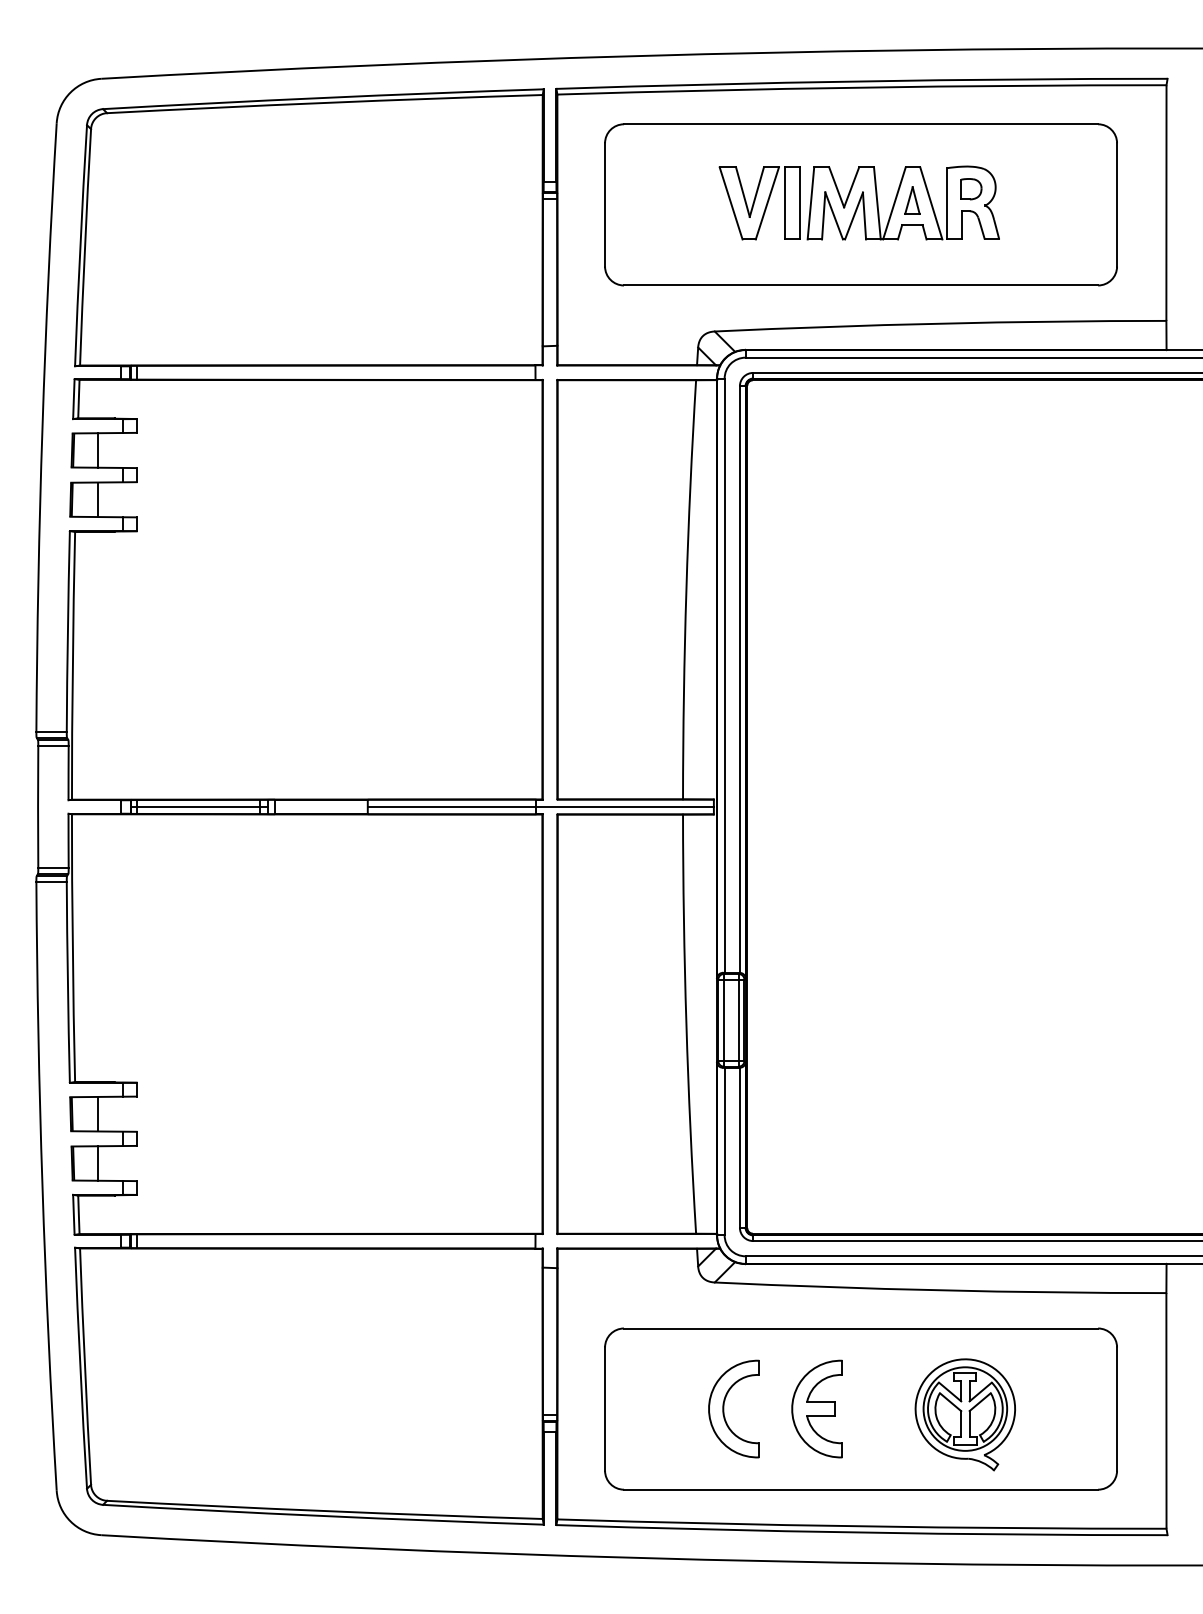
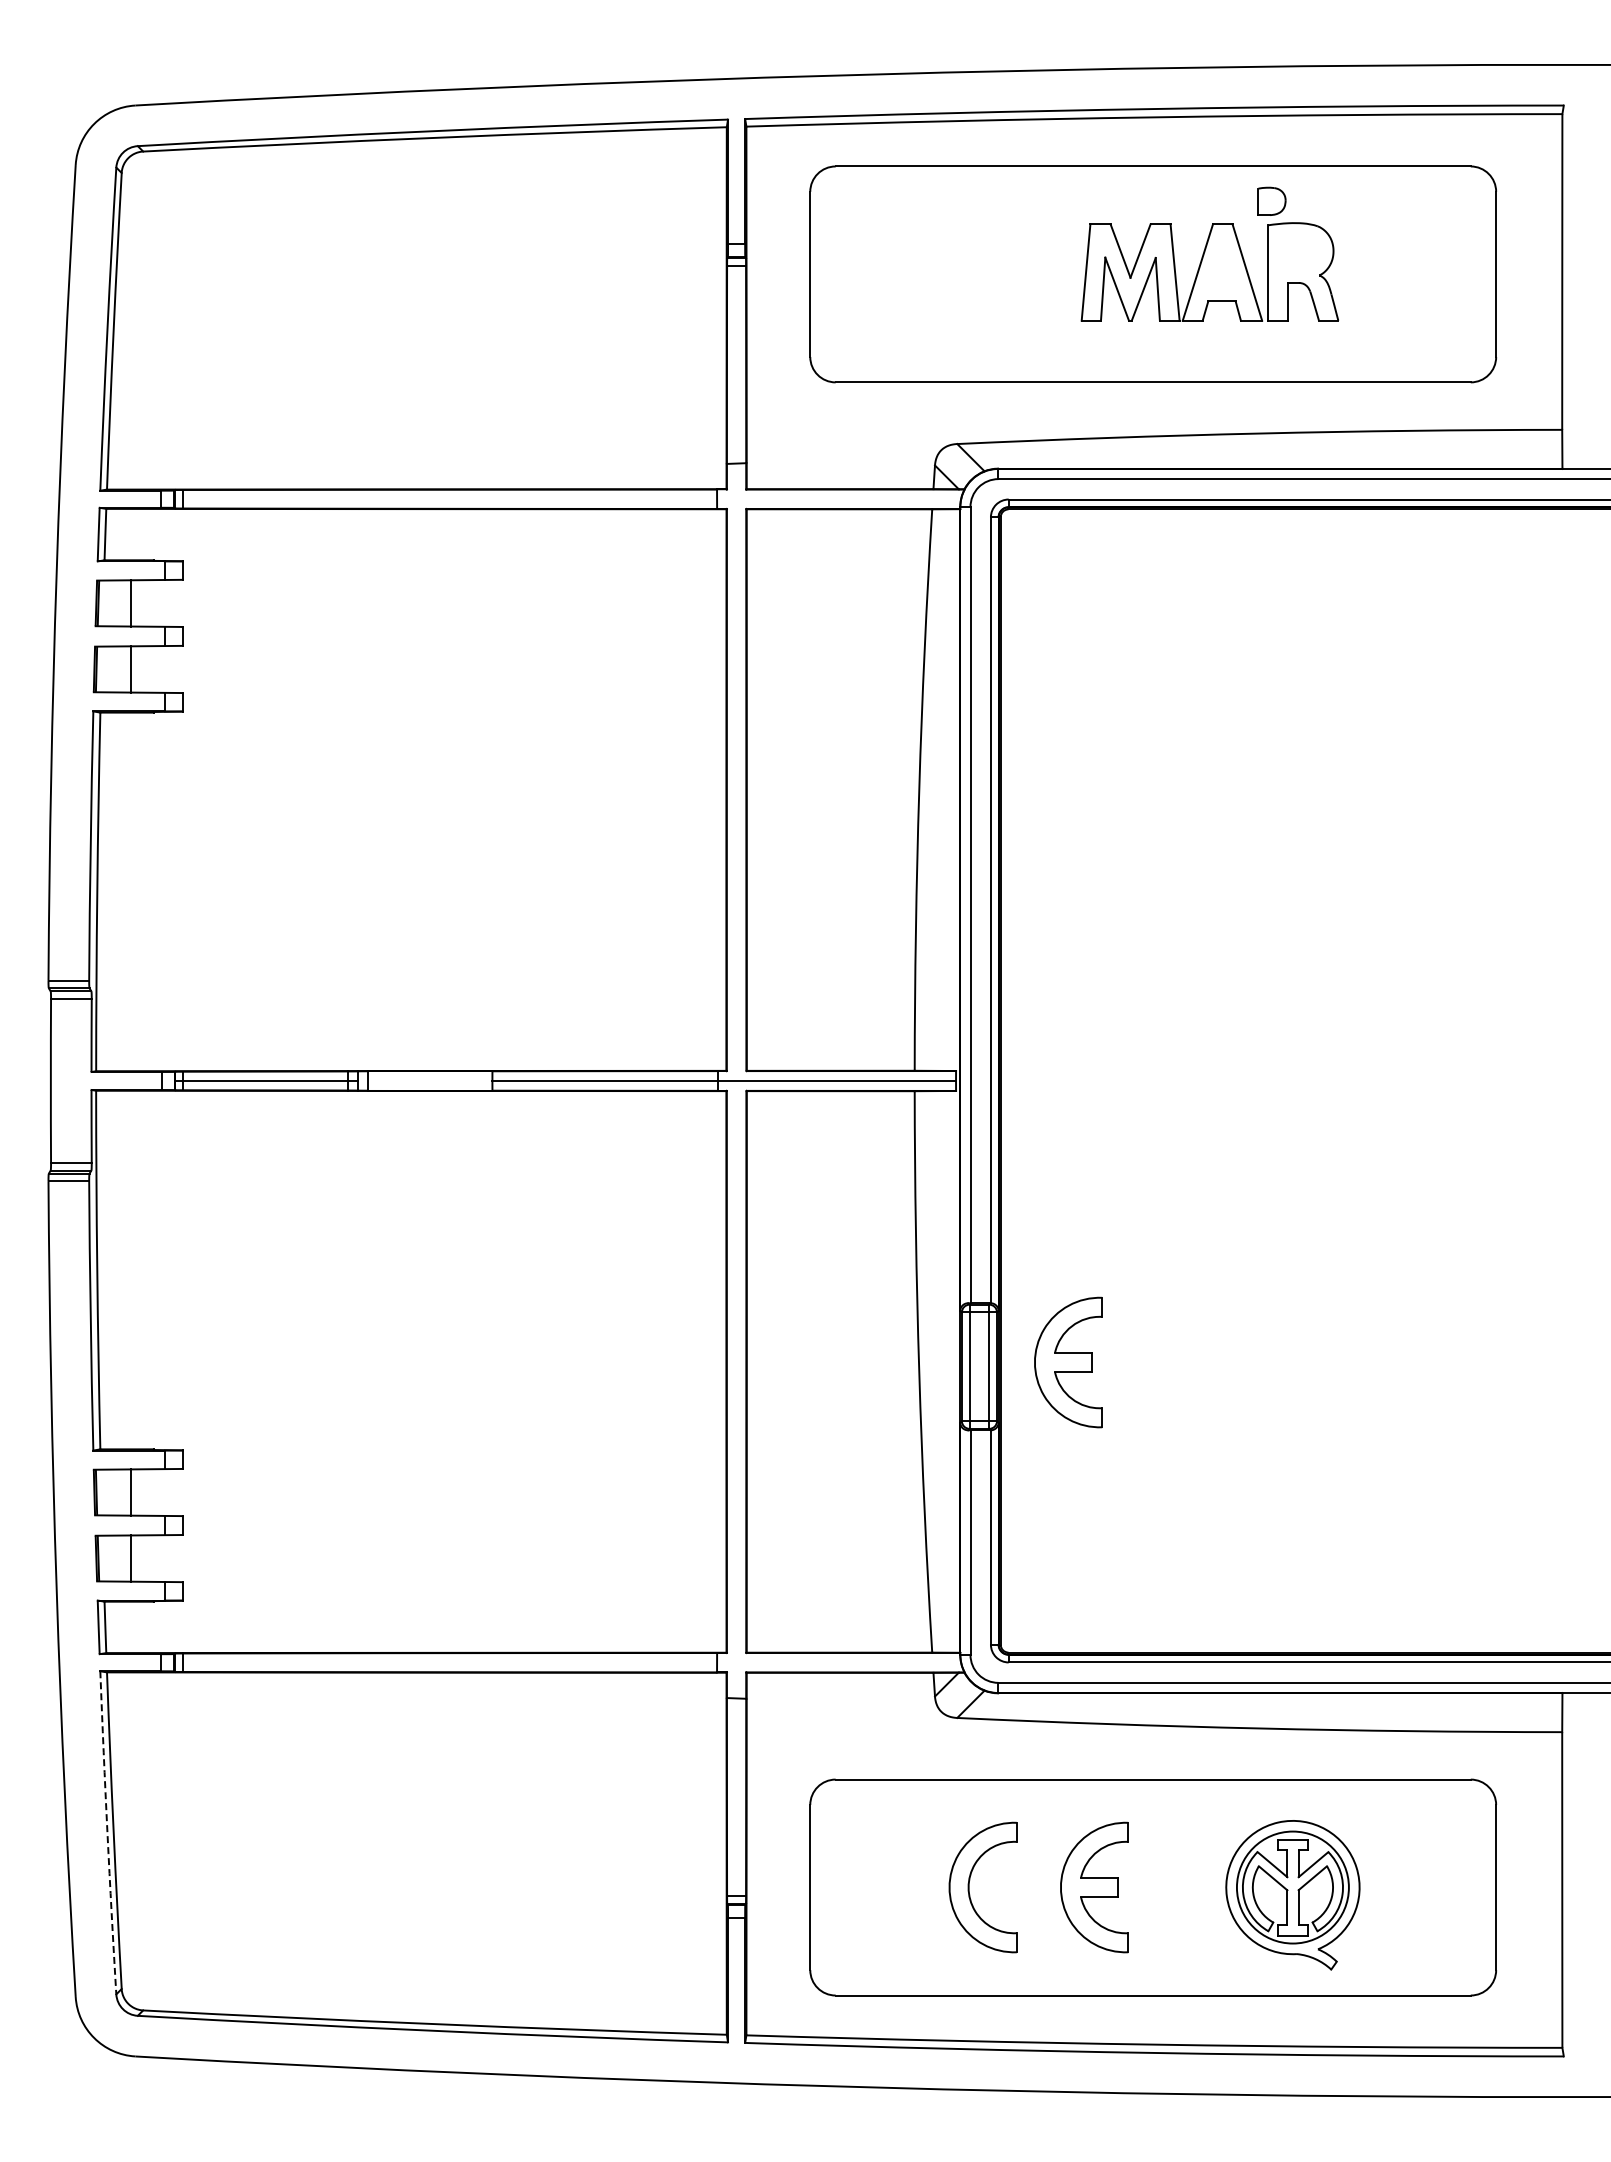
part: (971, 188) -> (1271, 200), moved
part: (912, 200) -> (1221, 268), removed
part: (759, 203) -> (1016, 272), removed
part: (797, 1017) -> (1068, 1362), added
arc: (80, 1367) -> (107, 1832), solid -> dashed

